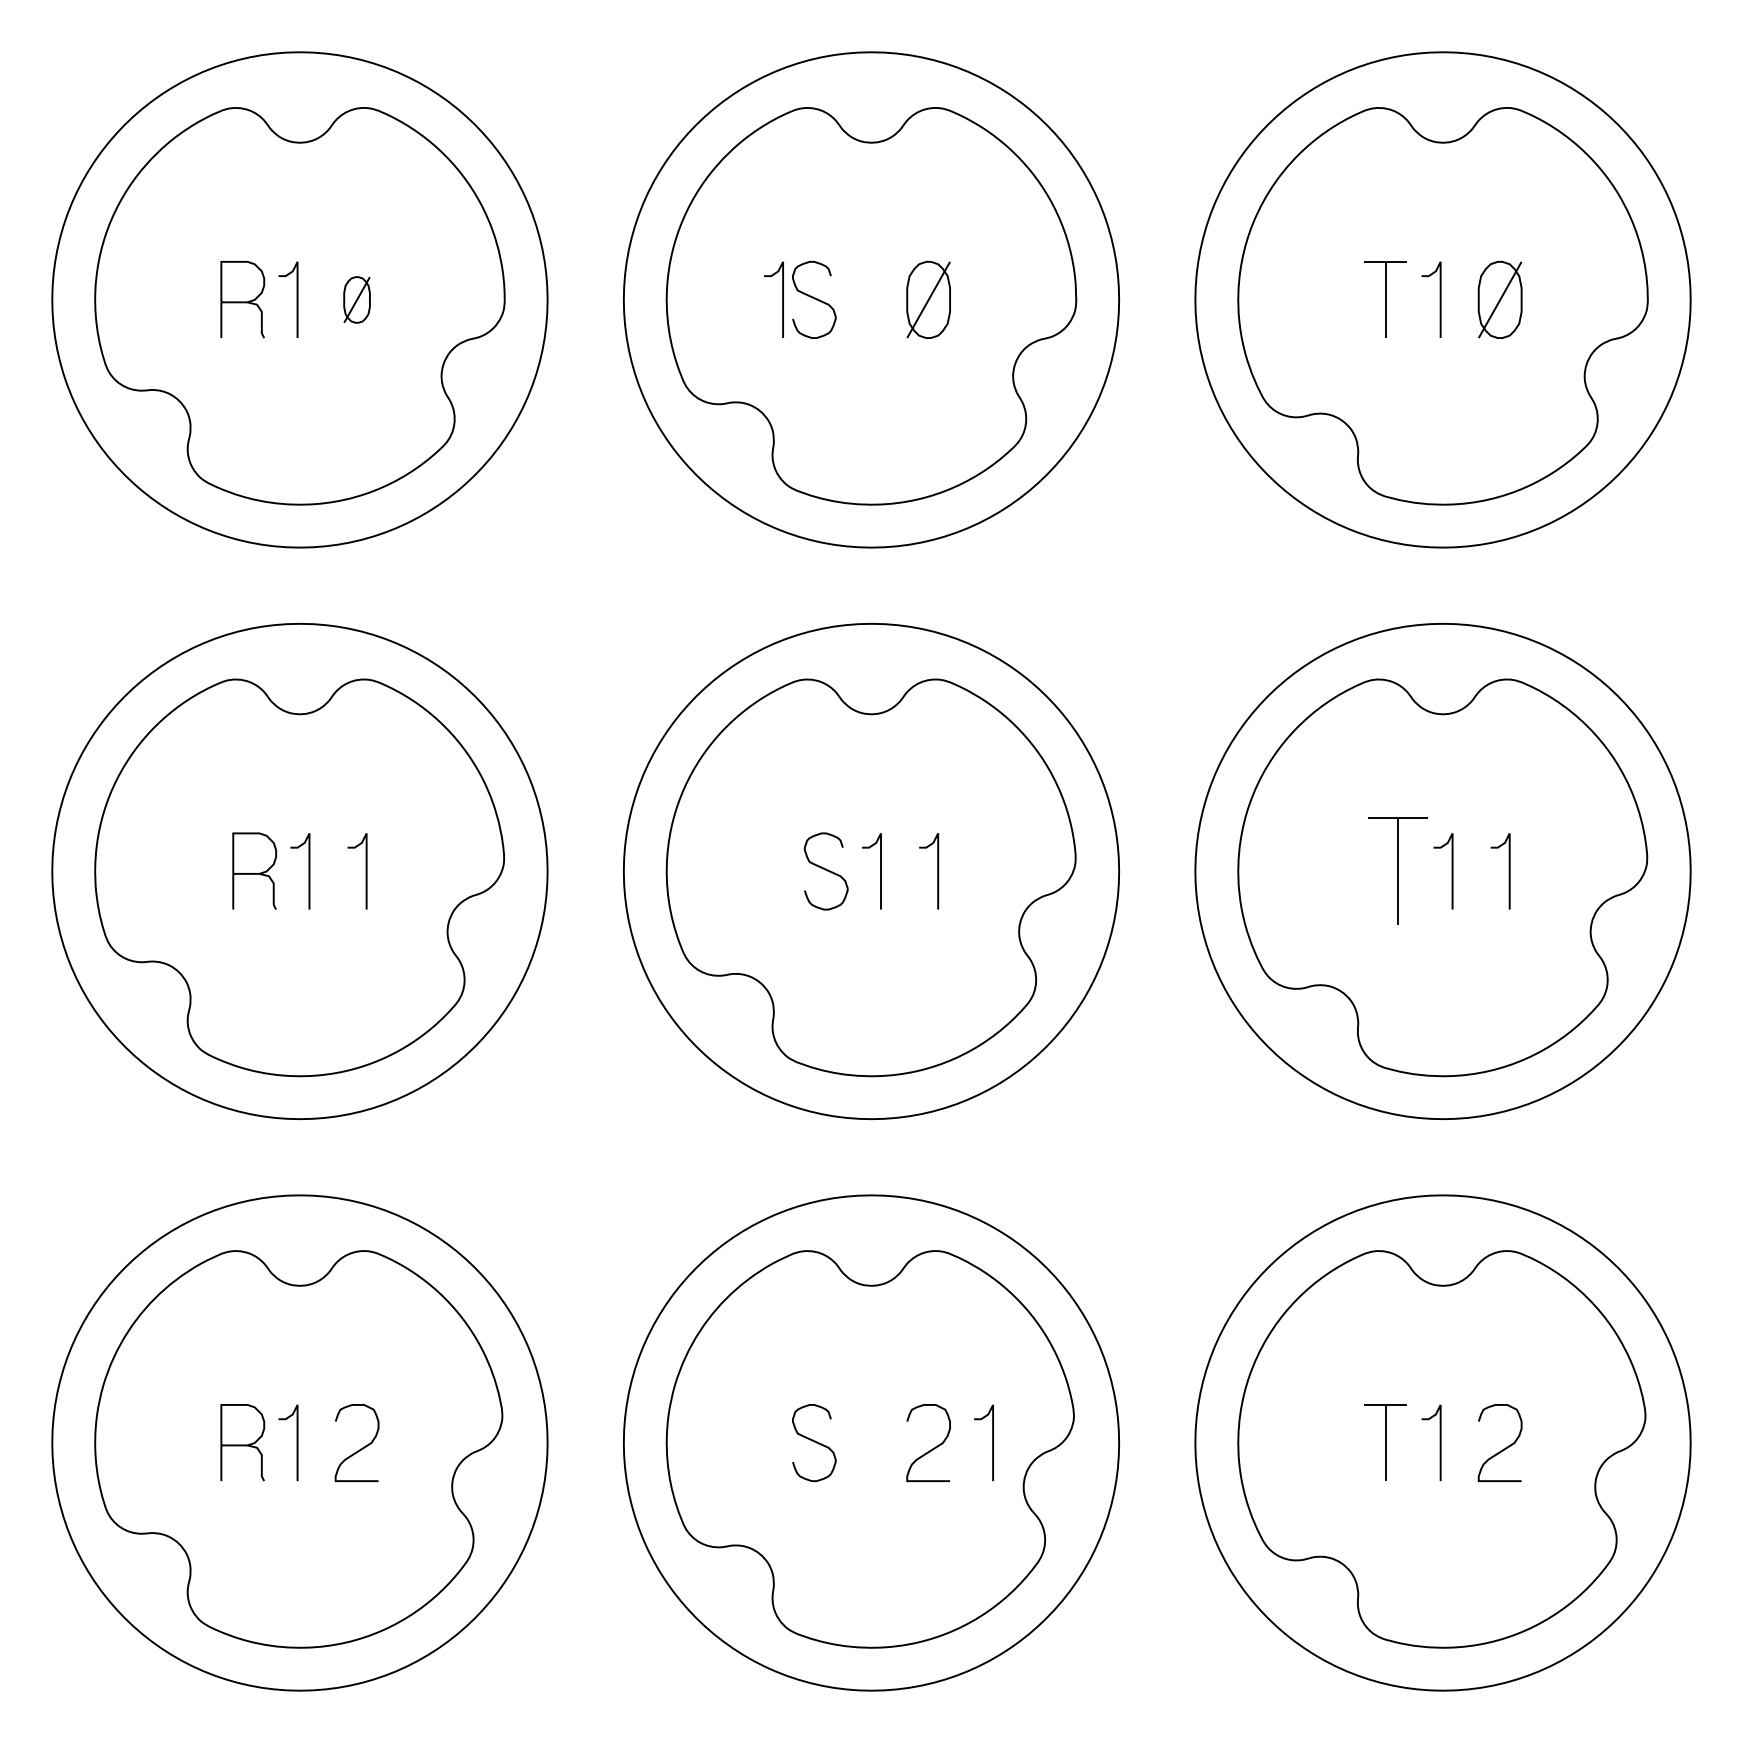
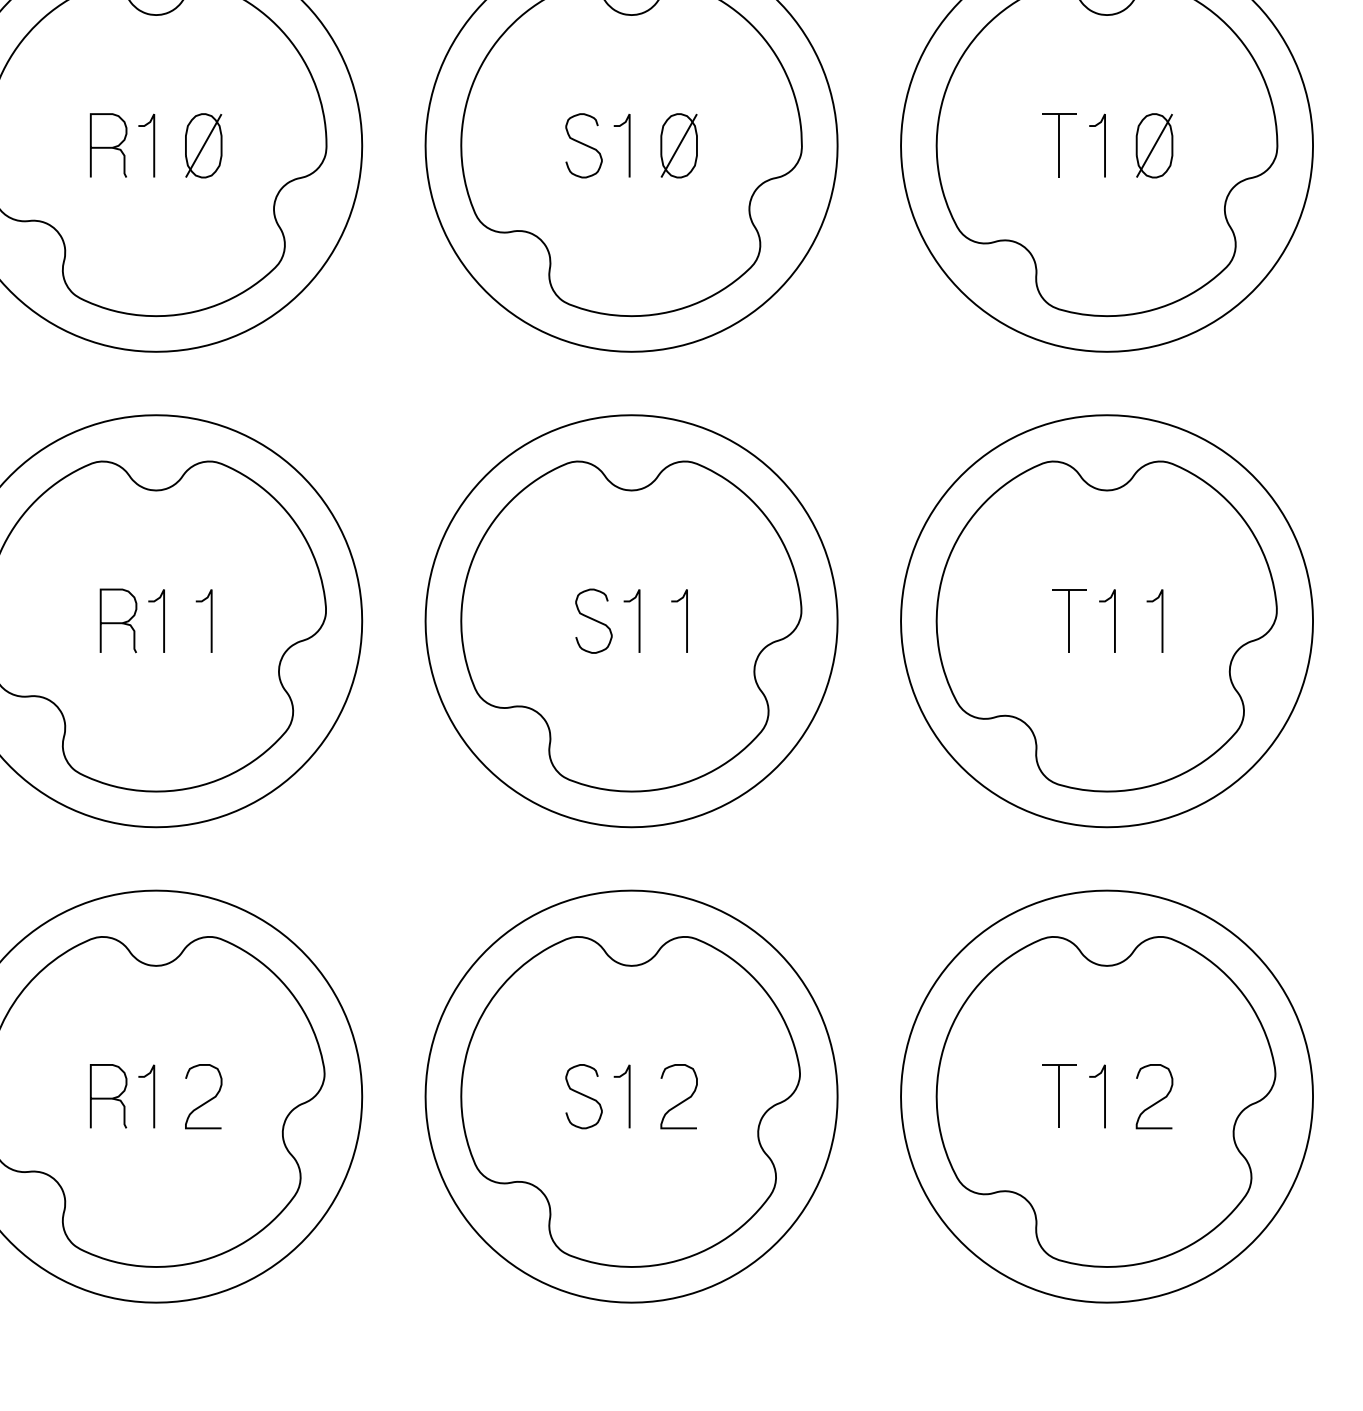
part: (356, 299) -> (203, 145), size x1.67
curve: (782, 299) -> (629, 145), moved
part: (1397, 870) -> (1069, 620), size x0.71
curve: (992, 1442) -> (629, 1096), moved

